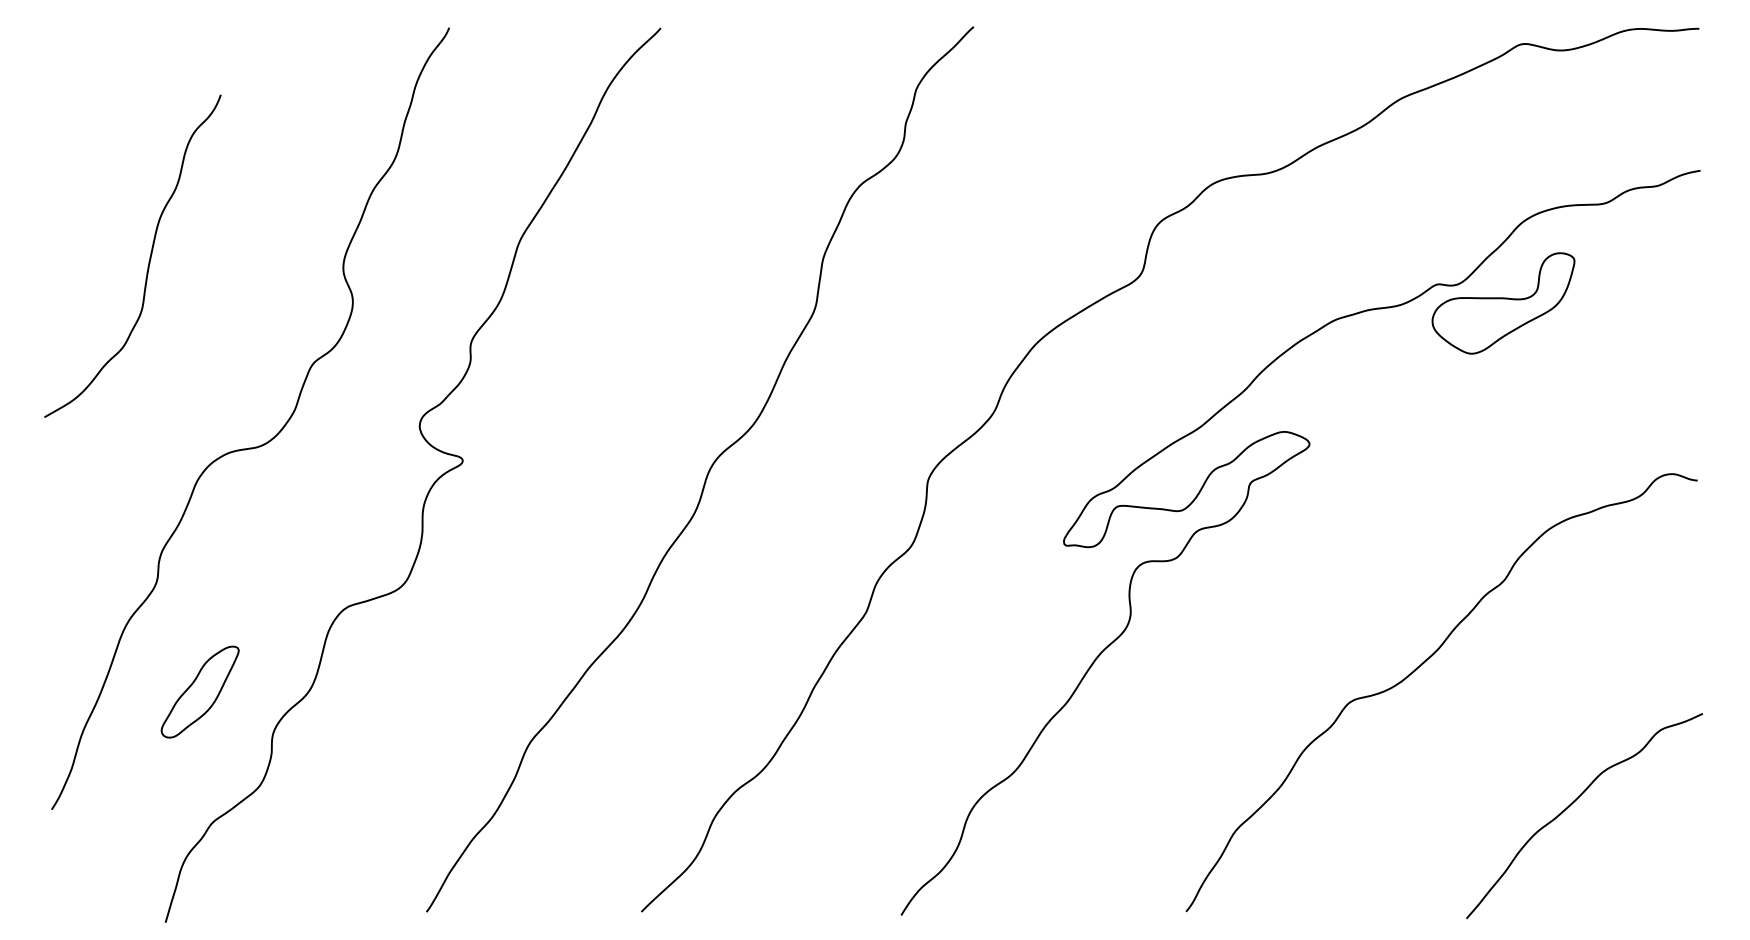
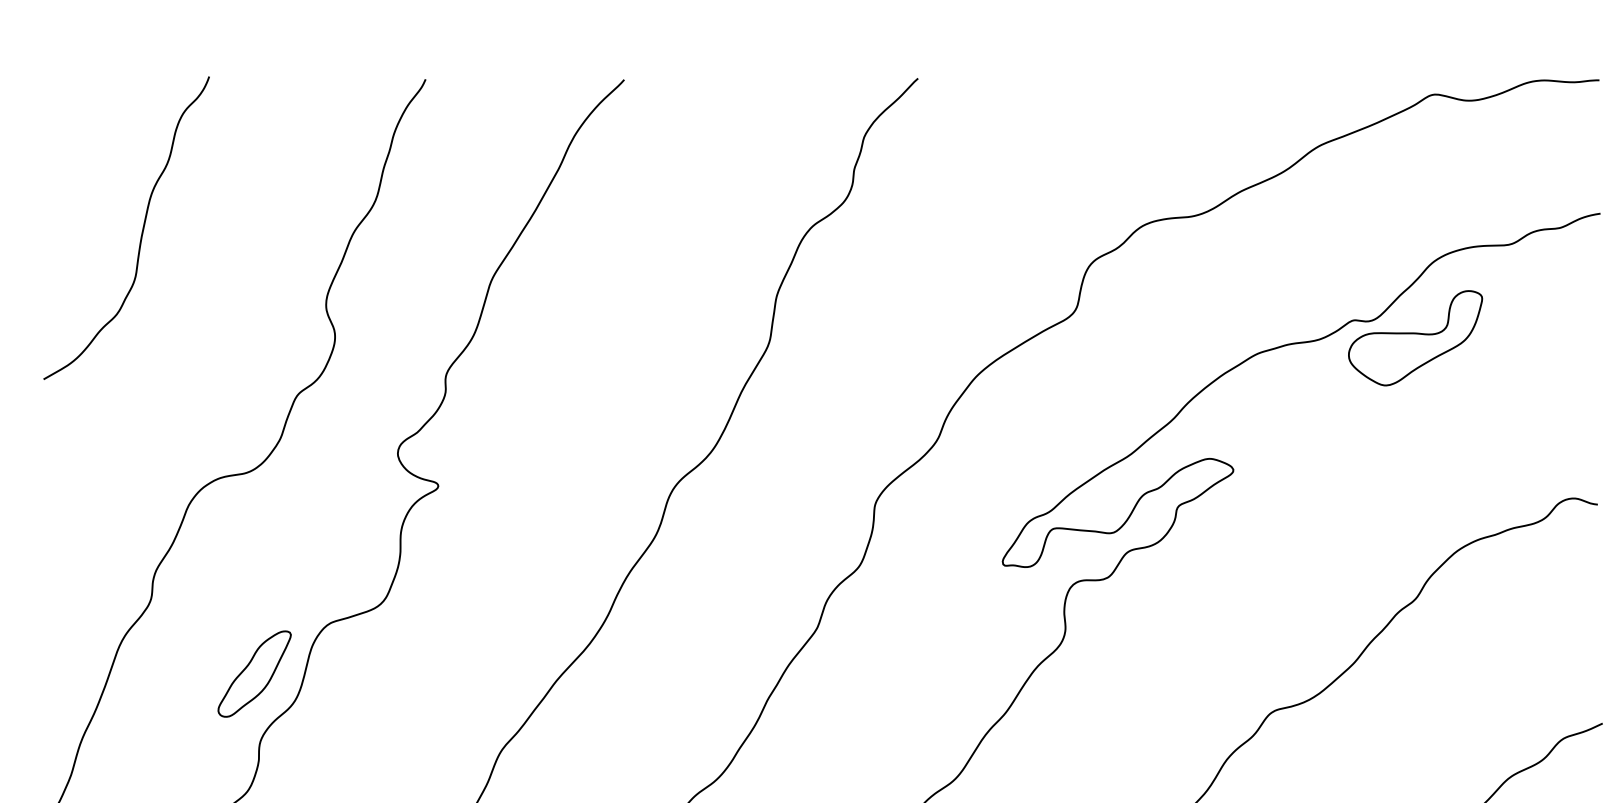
curve: (149, 256) -> (142, 228), moved
part: (199, 691) -> (253, 673), moved

